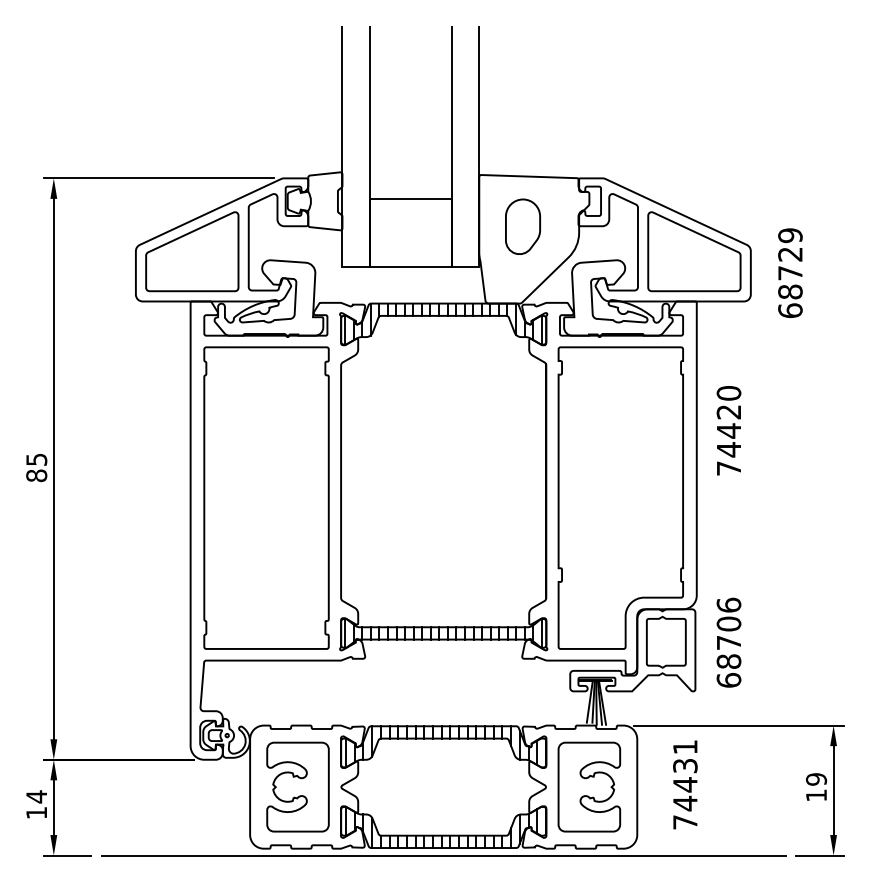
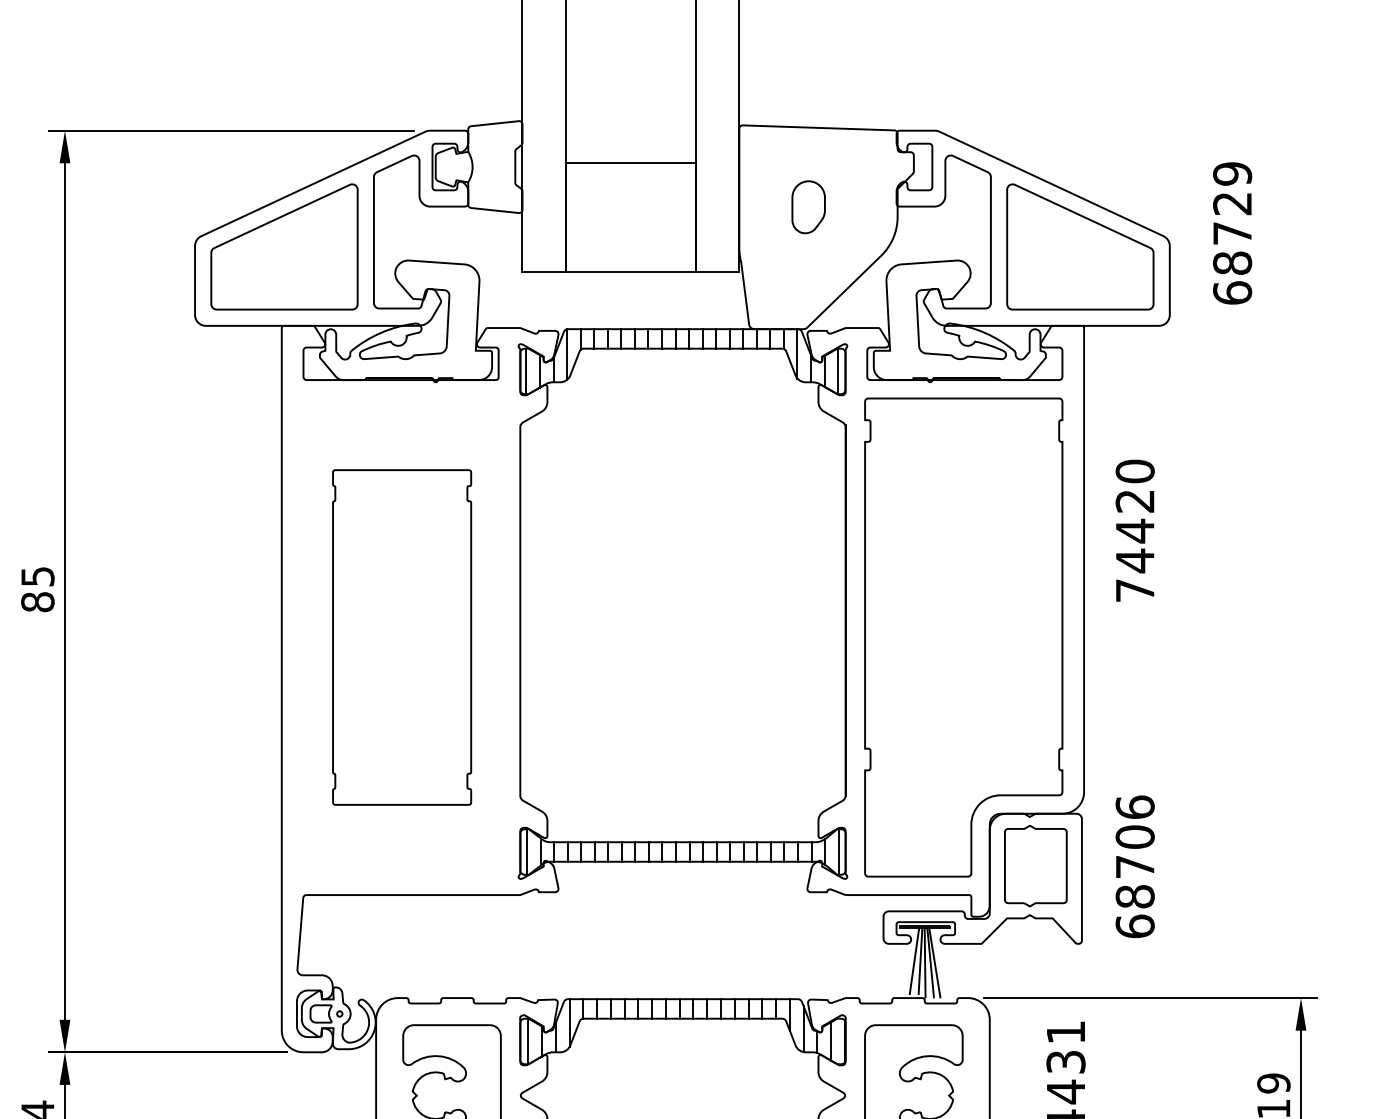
part: (522, 226) -> (807, 206), size x0.6
text: (790, 272) -> (1232, 232), moved
part: (266, 497) -> (402, 636), size x0.7

